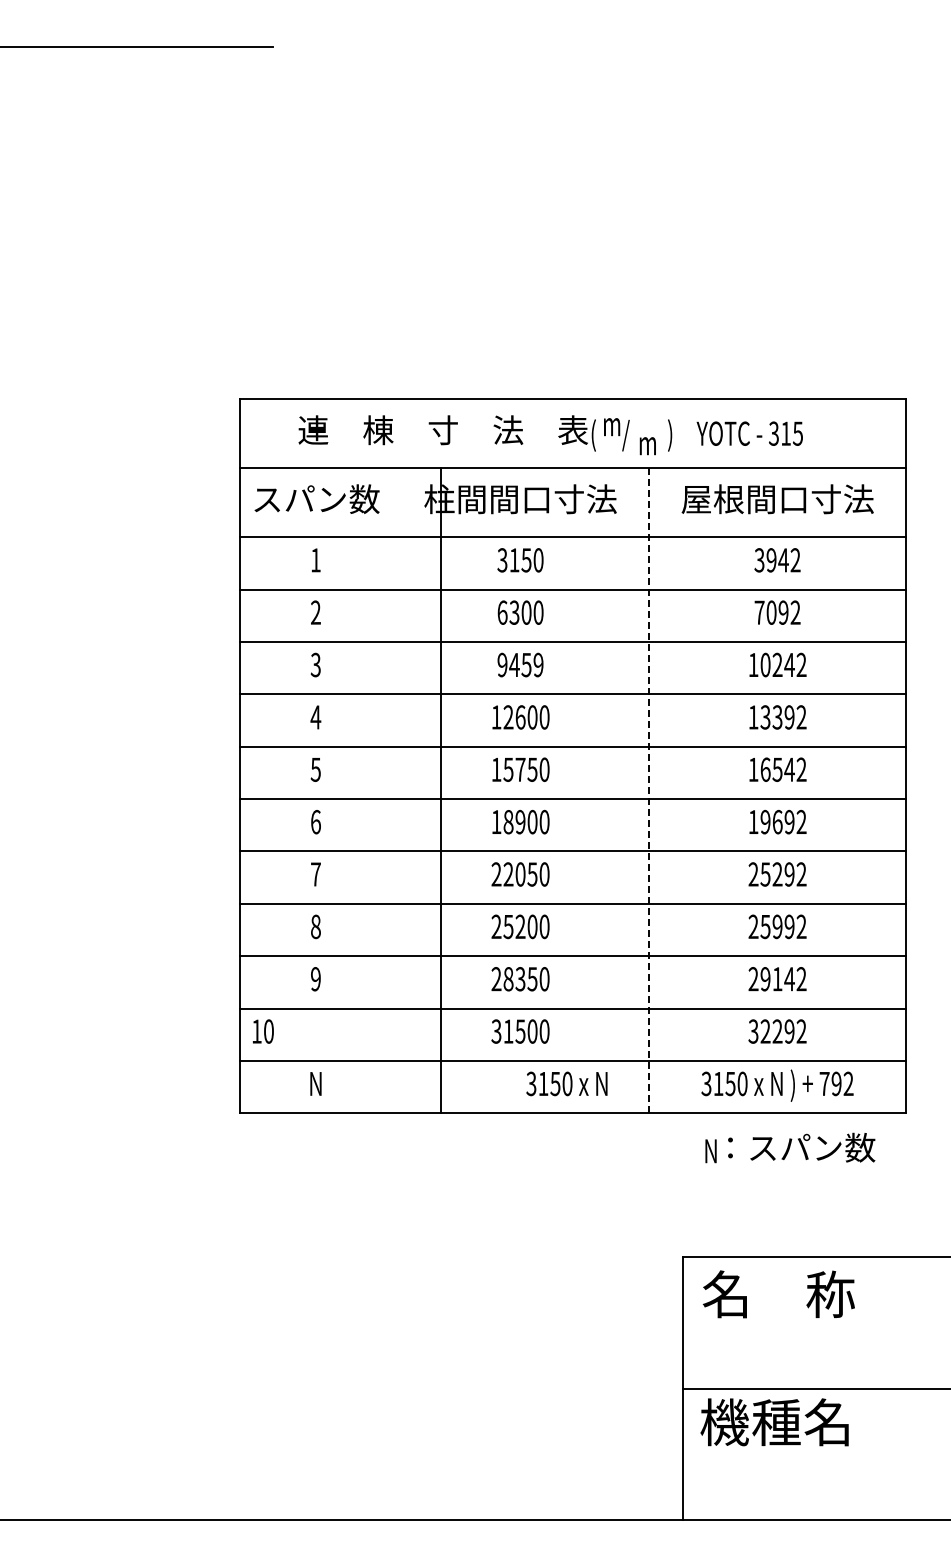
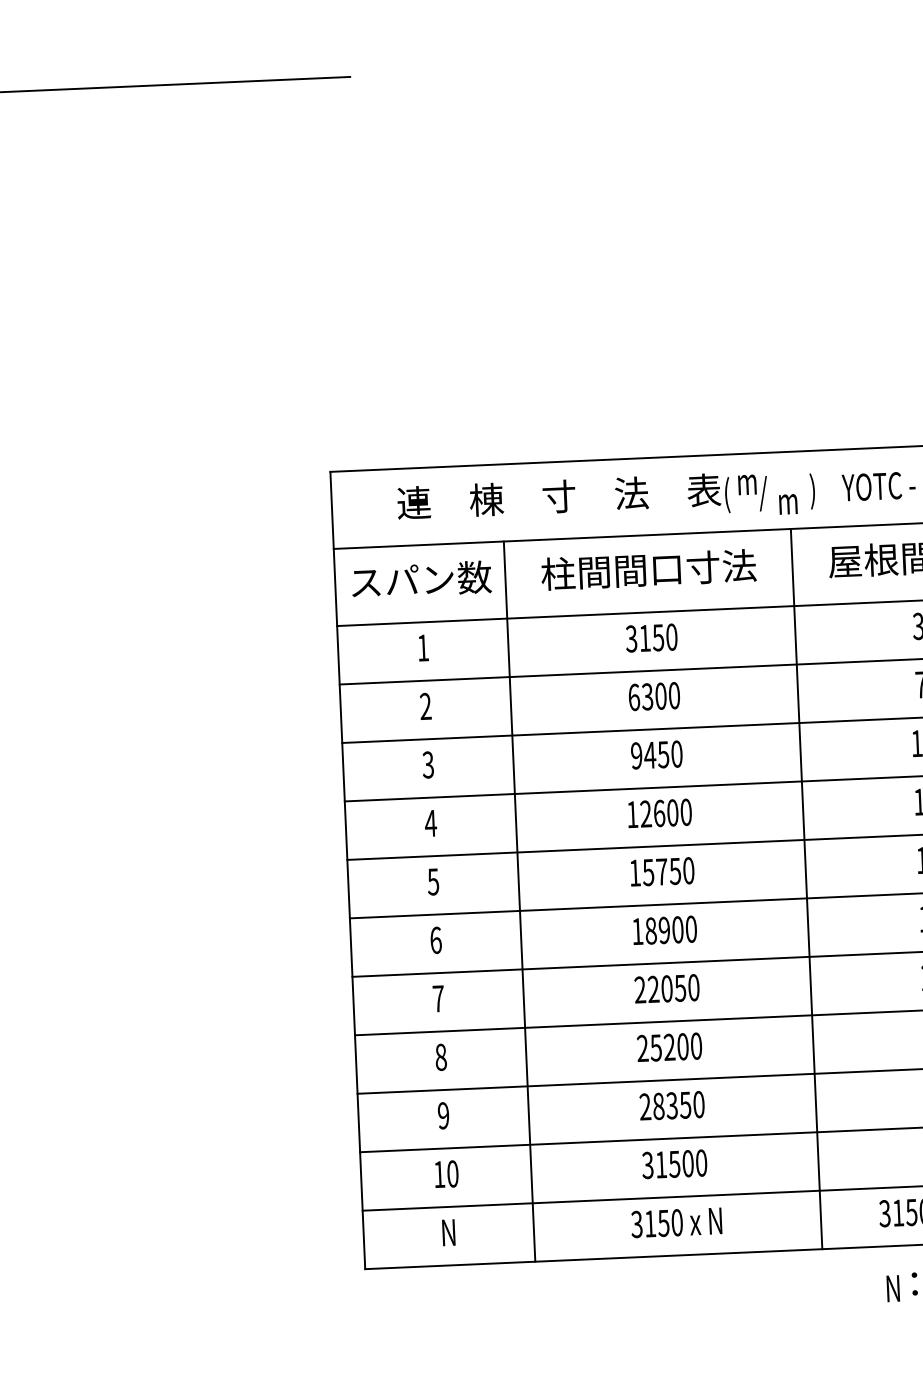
text: (538, 664) -> (676, 753), 9459 -> 9450
line: (441, 790) -> (519, 901), moved
line: (649, 791) -> (806, 889), dashed -> solid
text: (263, 1031) -> (446, 1174), moved
text: (566, 1083) -> (676, 1222), moved

